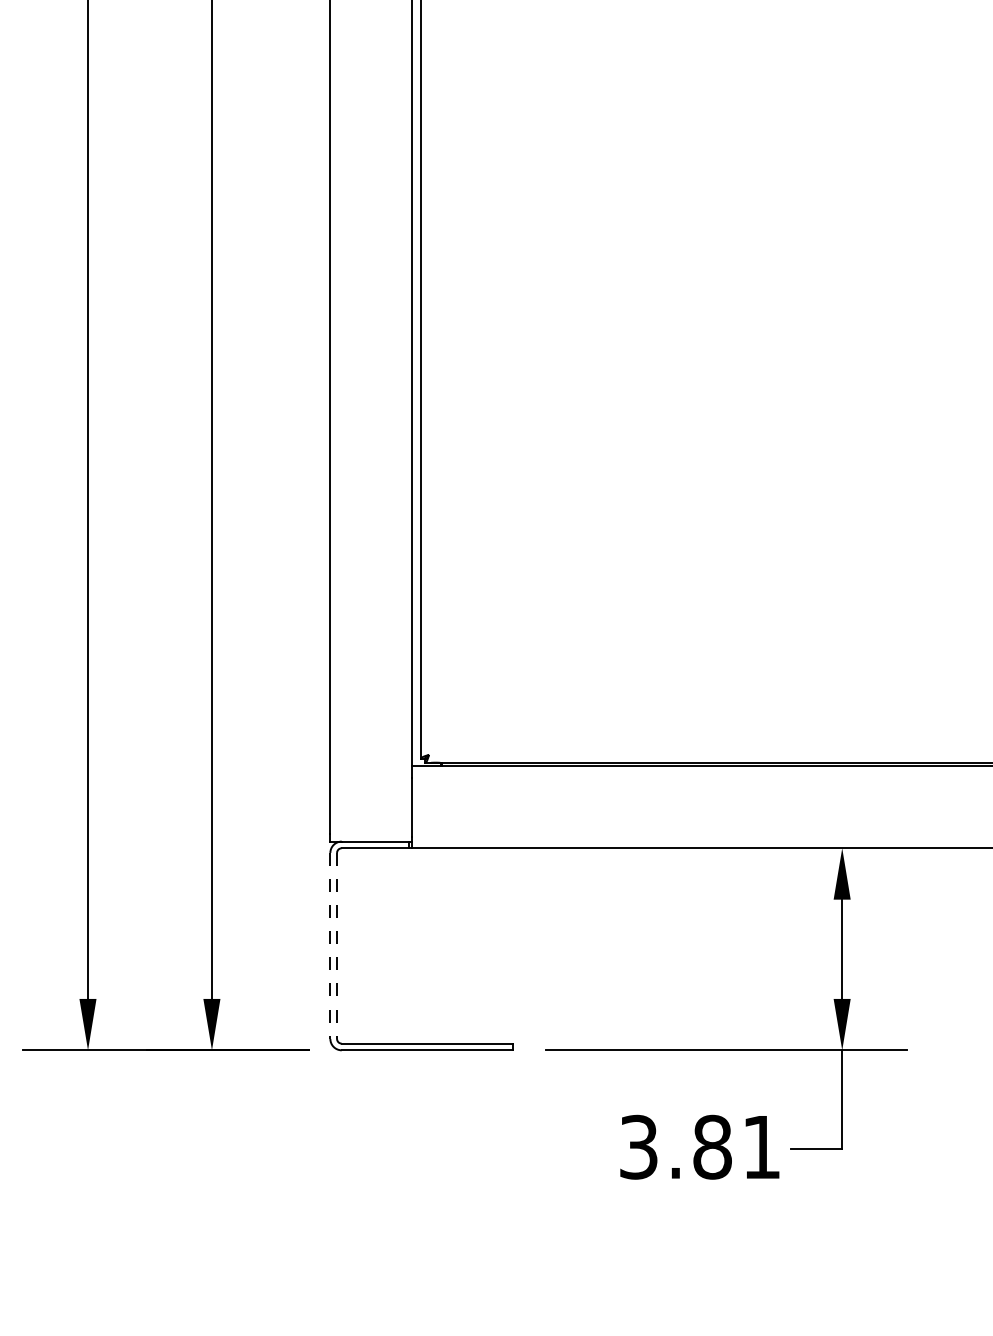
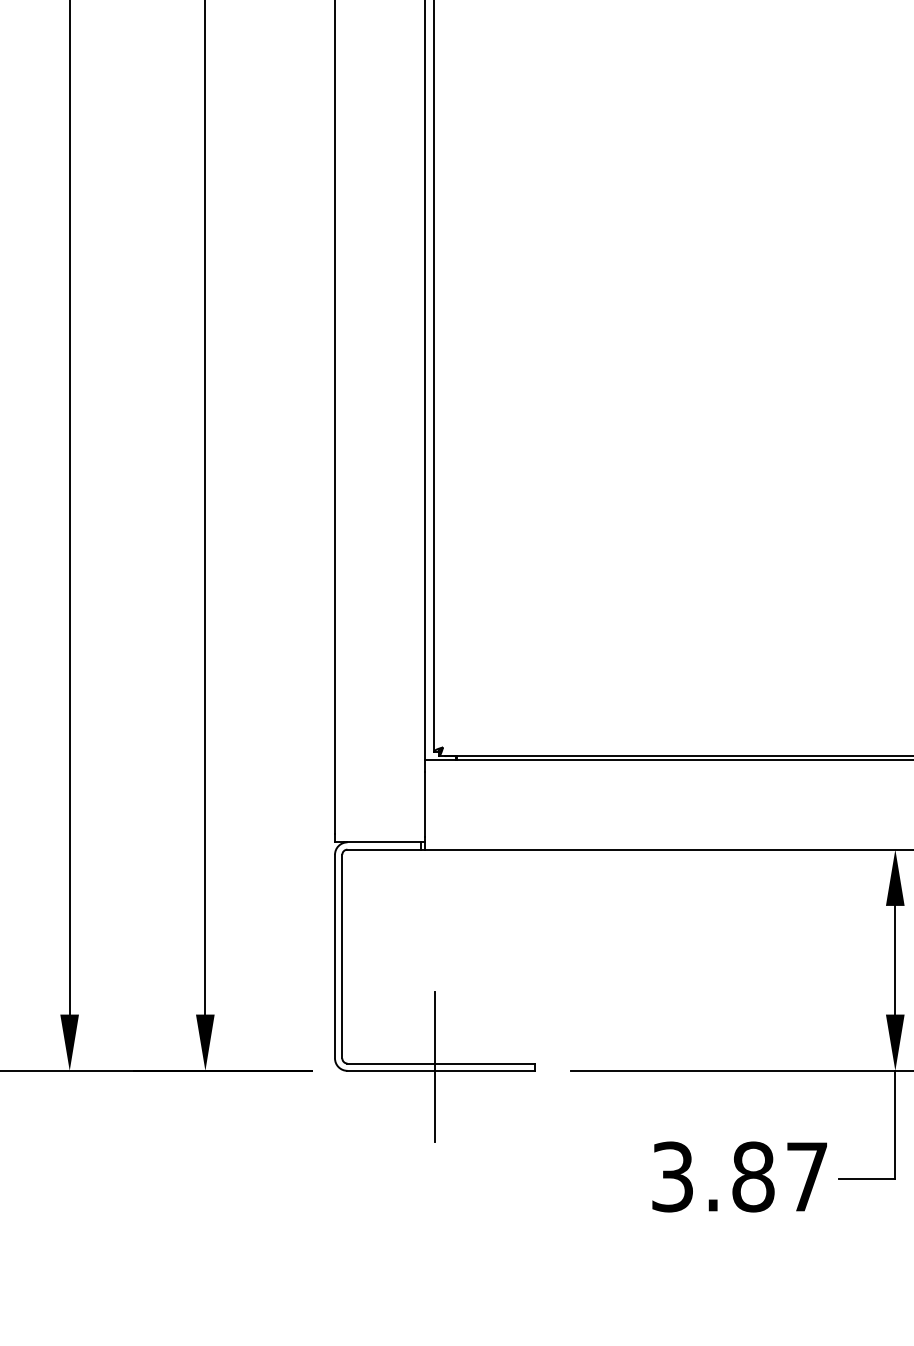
line: (330, 945) -> (335, 956), dashed -> solid
line: (337, 945) -> (342, 956), dashed -> solid
line: (421, 1046) -> (434, 1066), added
text: (761, 1147) -> (806, 1177), 3.81 -> 3.87

